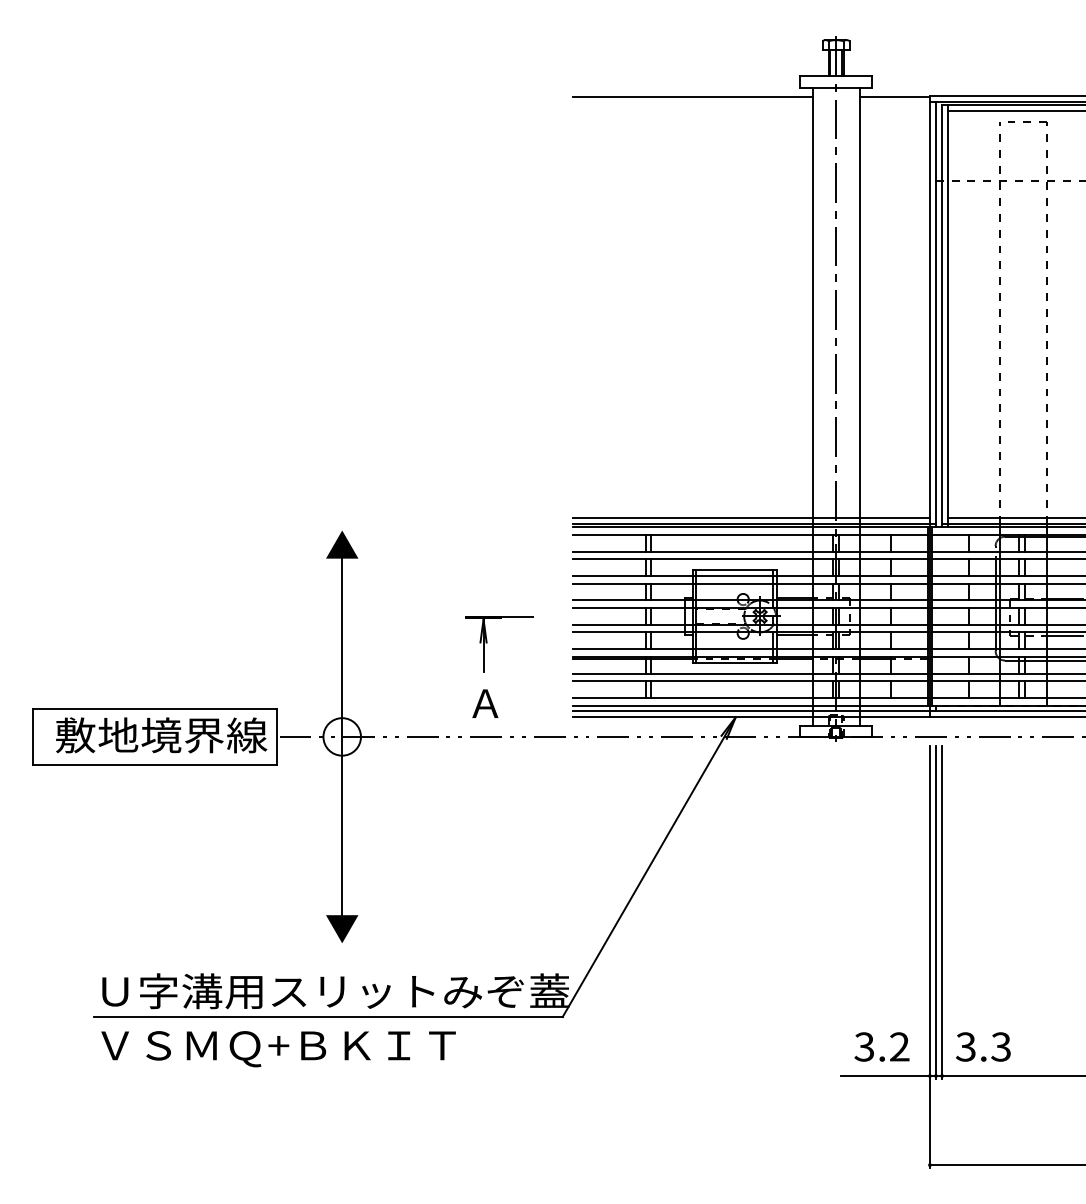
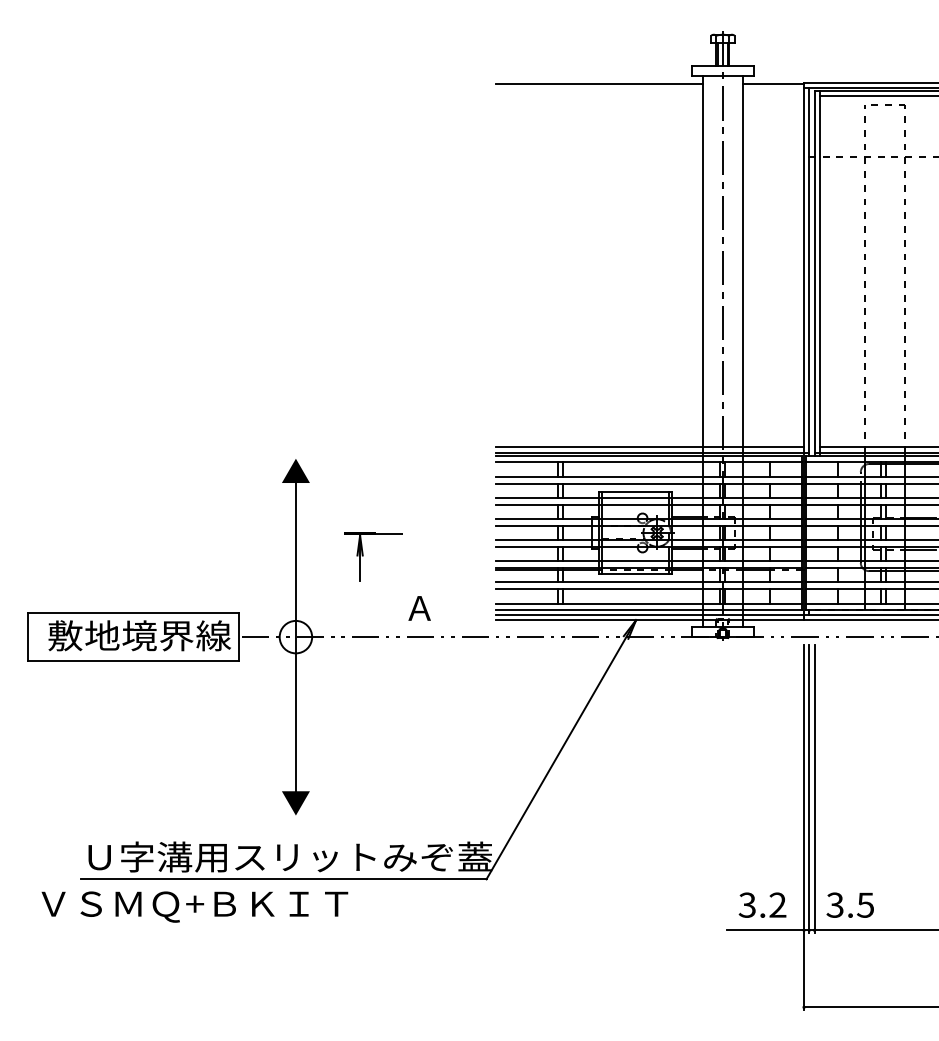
part: (487, 643) -> (363, 556), moved
text: (1001, 1046) -> (865, 904), 3.3 -> 3.5
text: (278, 1048) -> (194, 906), moved

